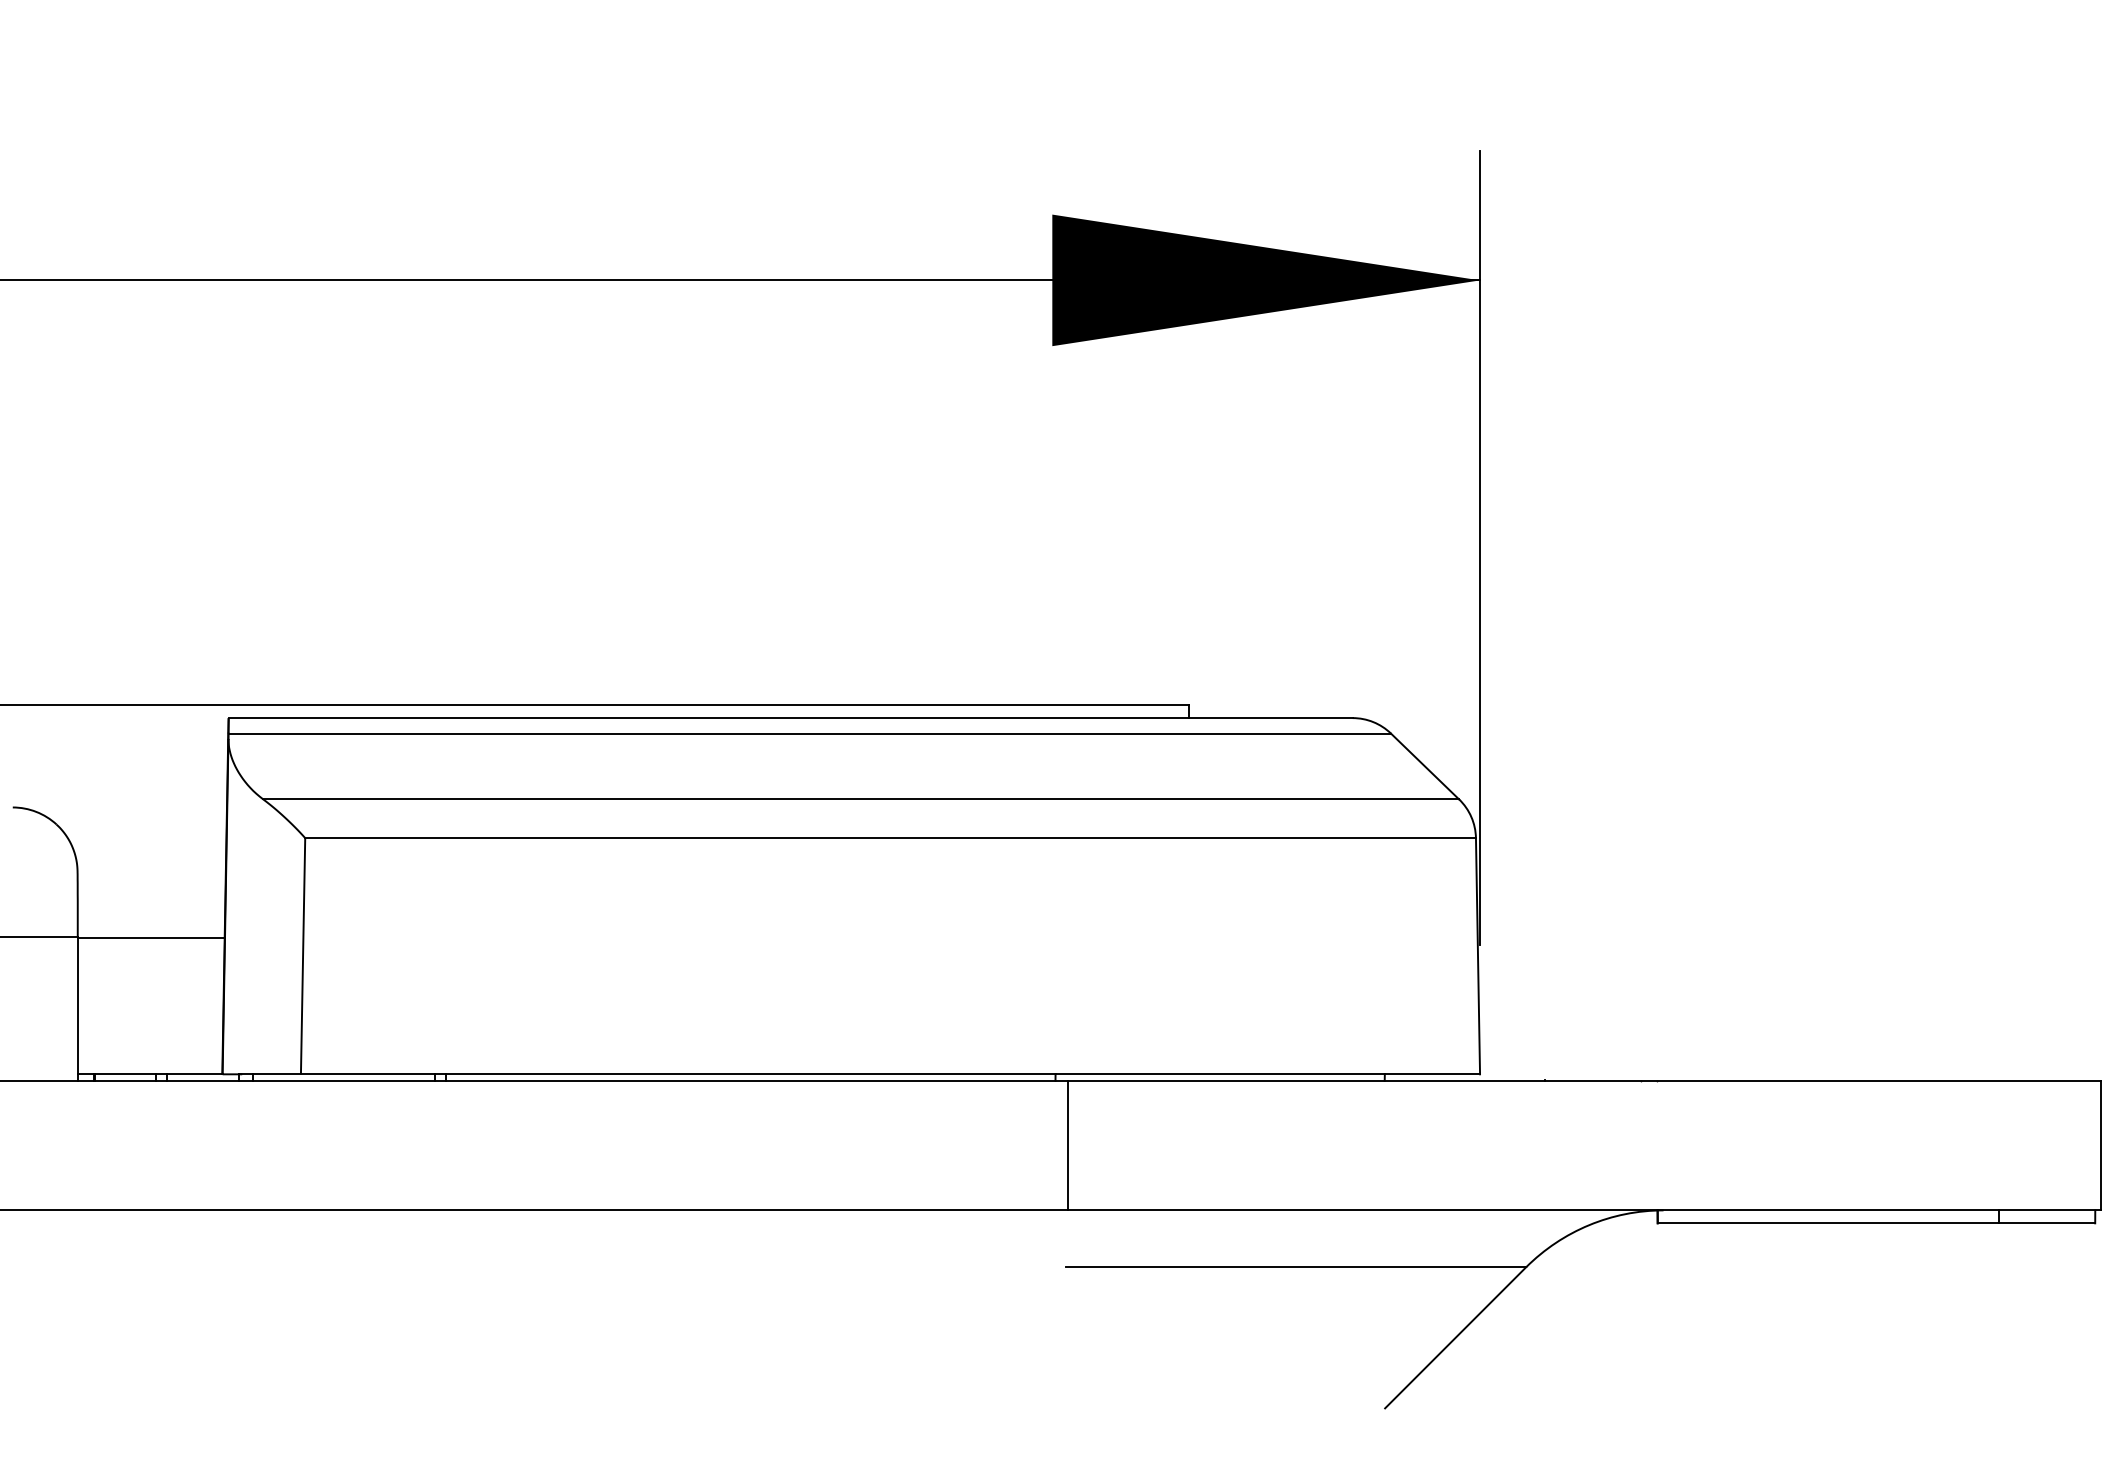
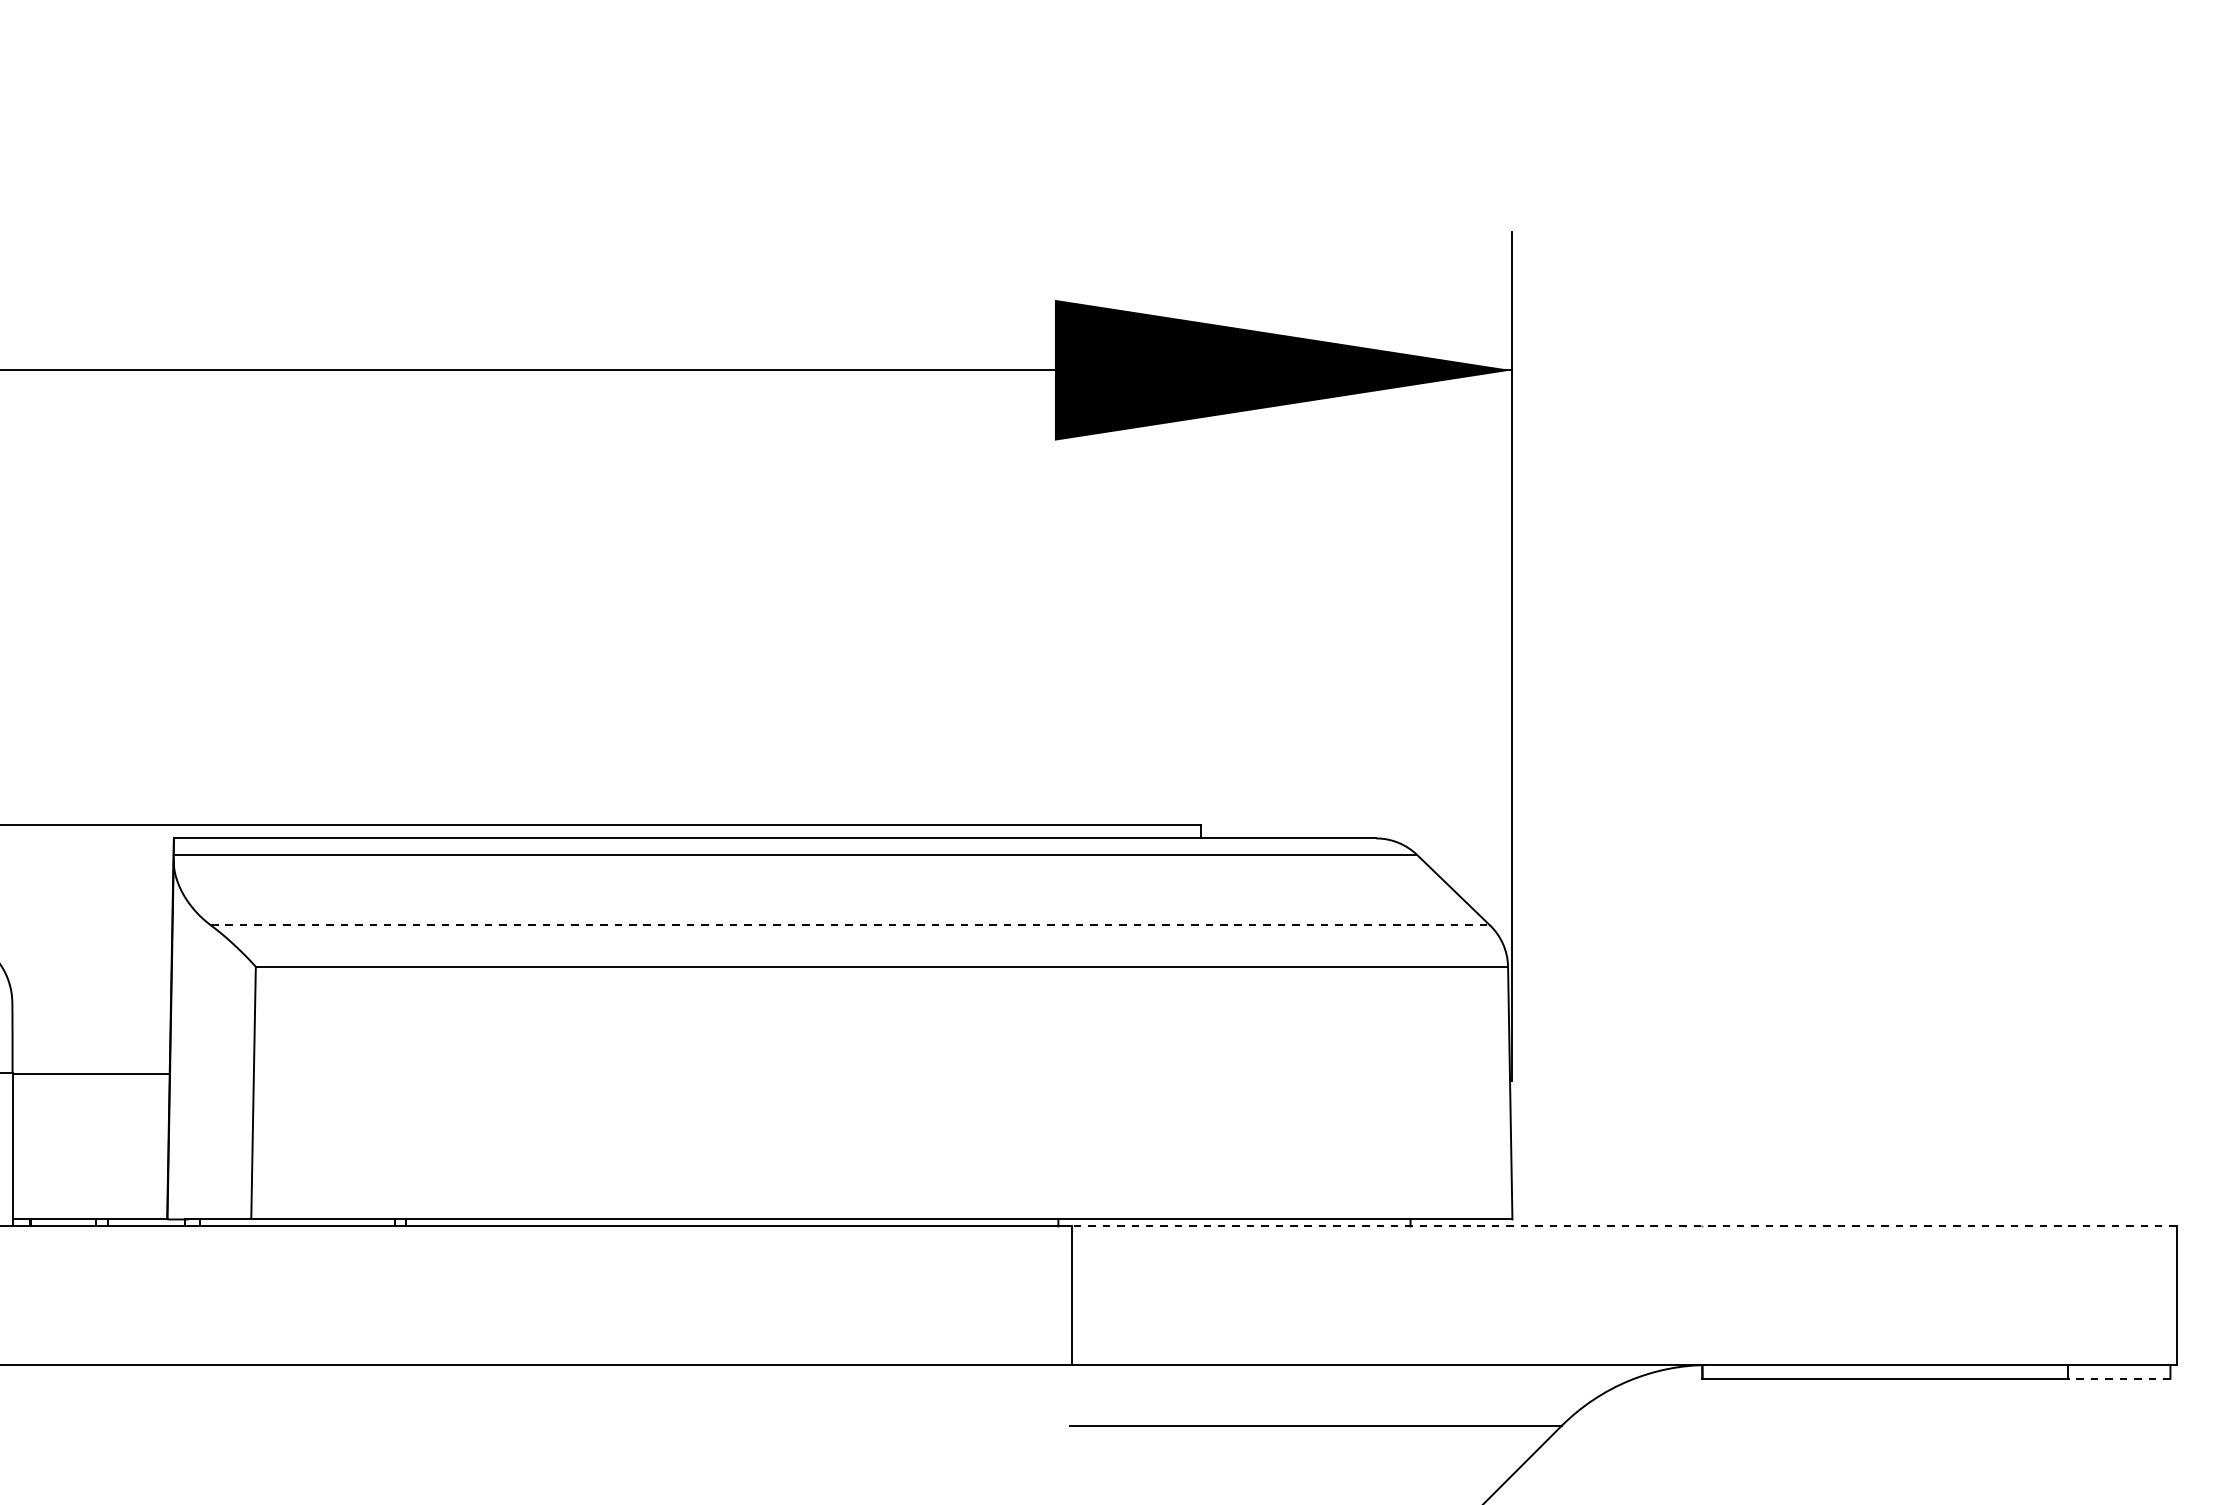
line: (861, 799) -> (850, 925), solid -> dashed
line: (1584, 1080) -> (1624, 1226), solid -> dashed
line: (2047, 1223) -> (2119, 1379), solid -> dashed

